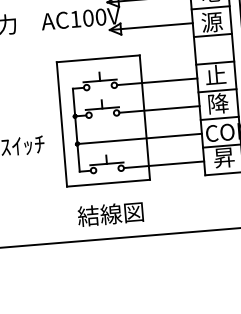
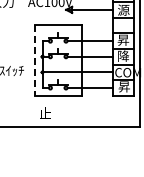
text: (215, 74) -> (123, 39), 止 -> 昇
line: (61, 125) -> (34, 61), solid -> dashed
text: (109, 214) -> (57, 113), 結線図 -> 止

